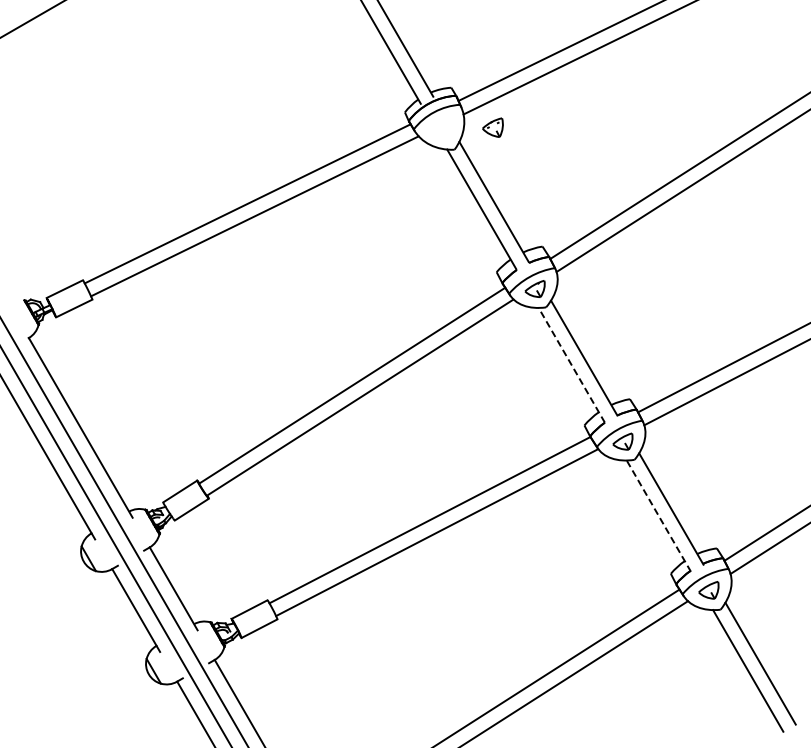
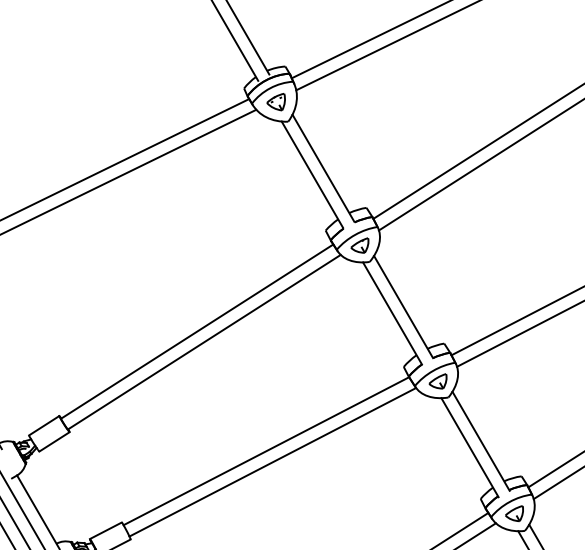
part: (492, 127) -> (275, 101), moved
line: (571, 364) -> (392, 312), dashed -> solid
line: (658, 515) -> (469, 447), dashed -> solid

